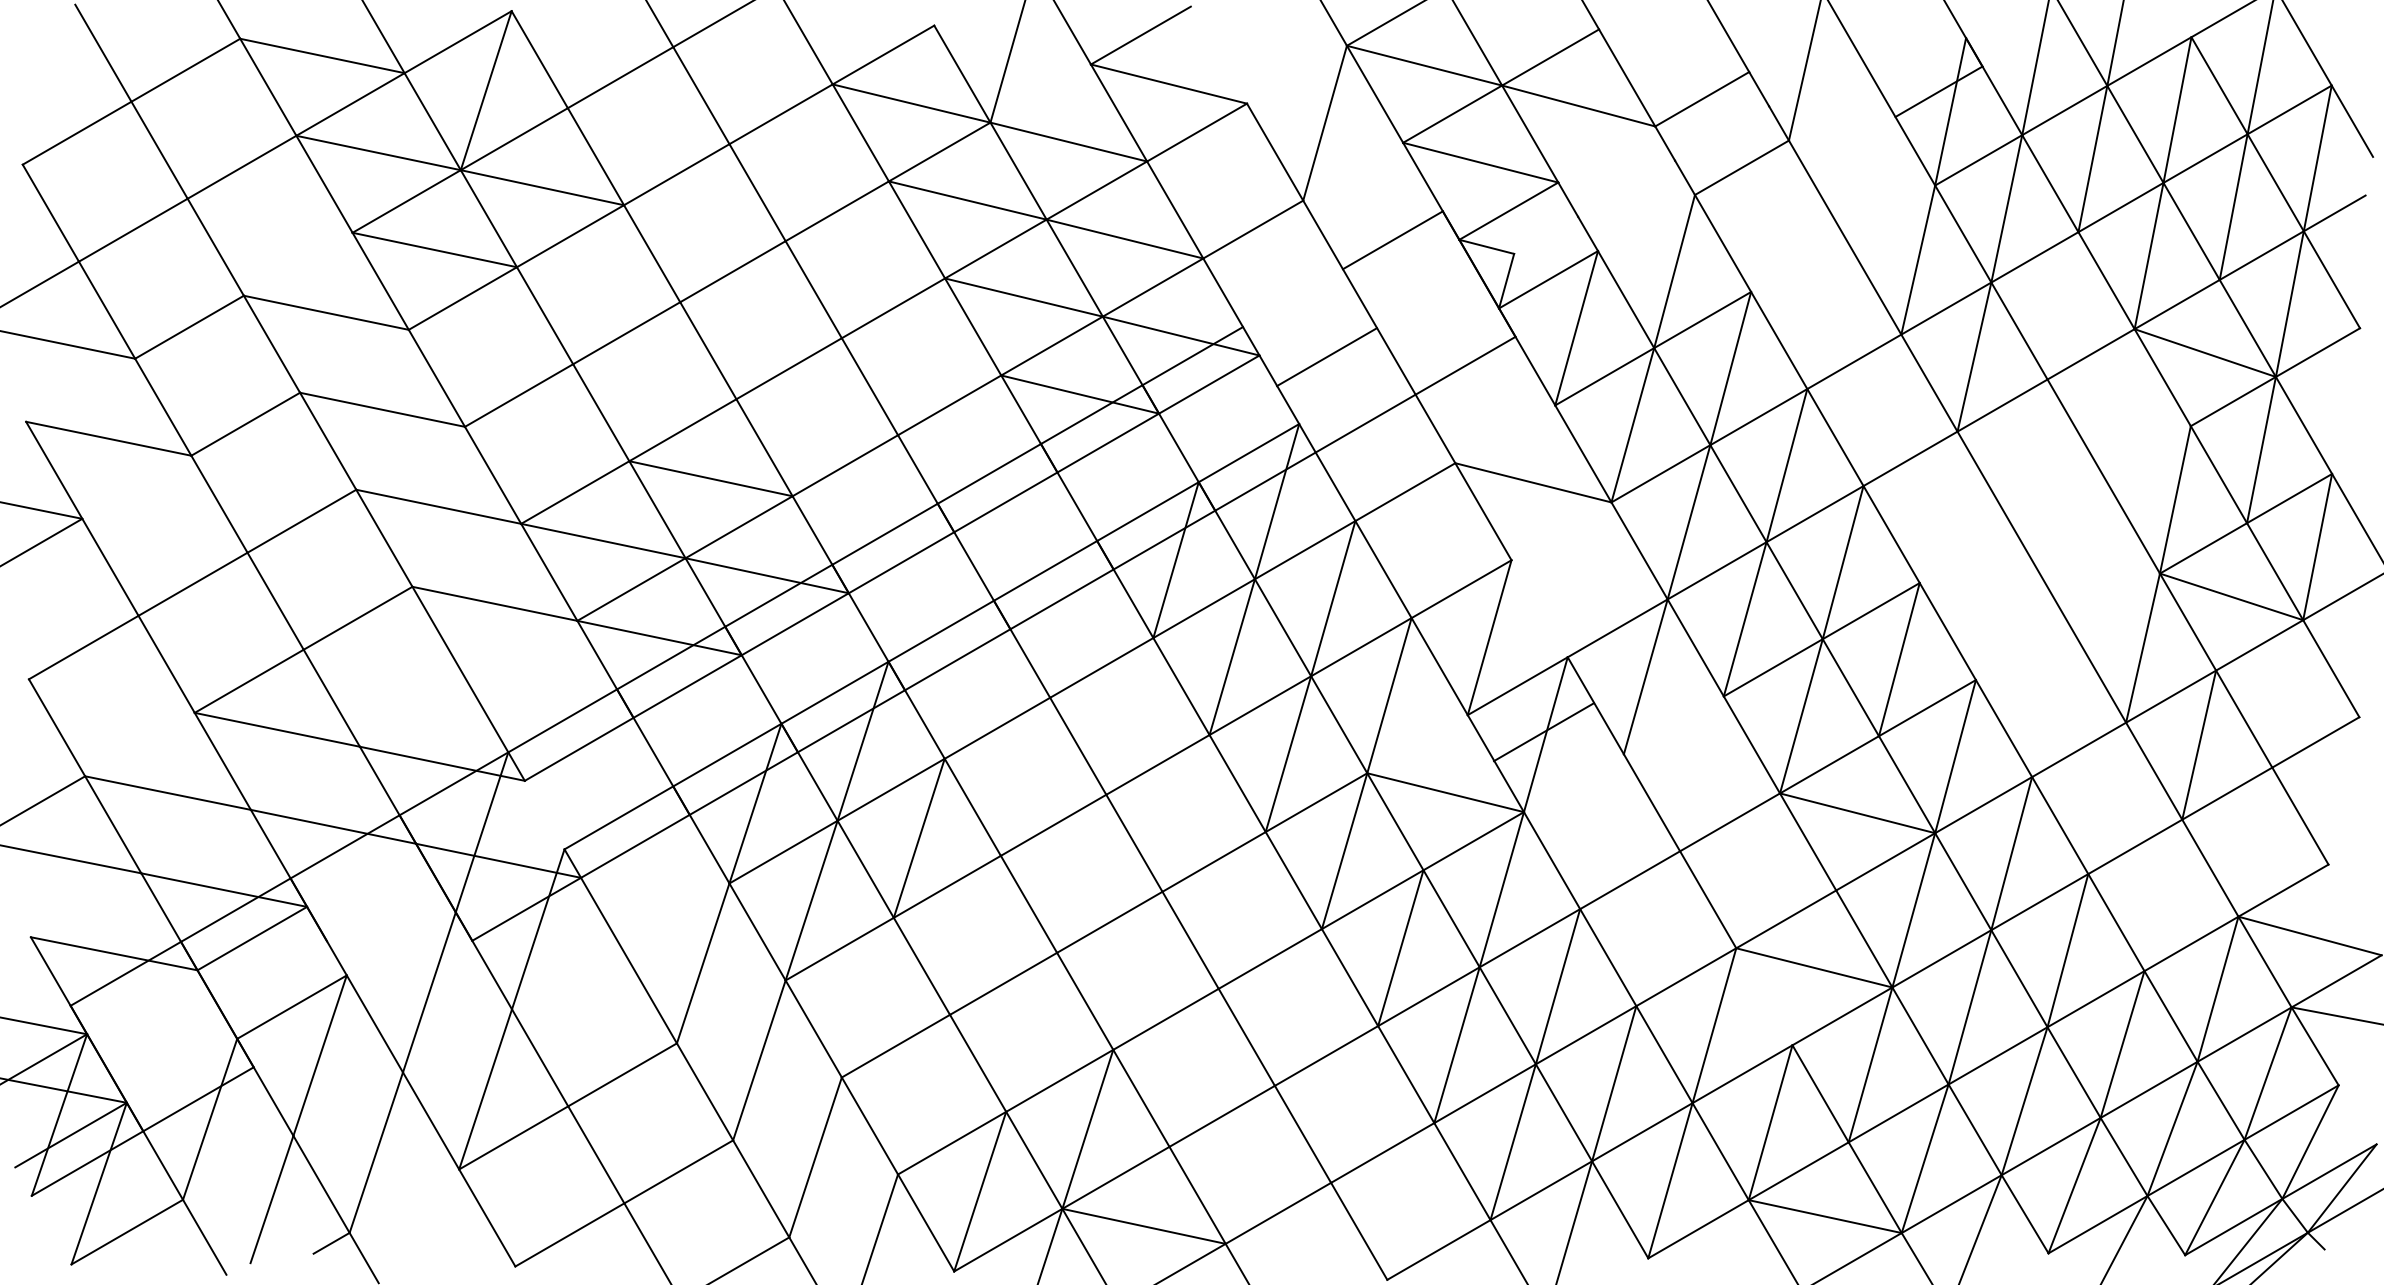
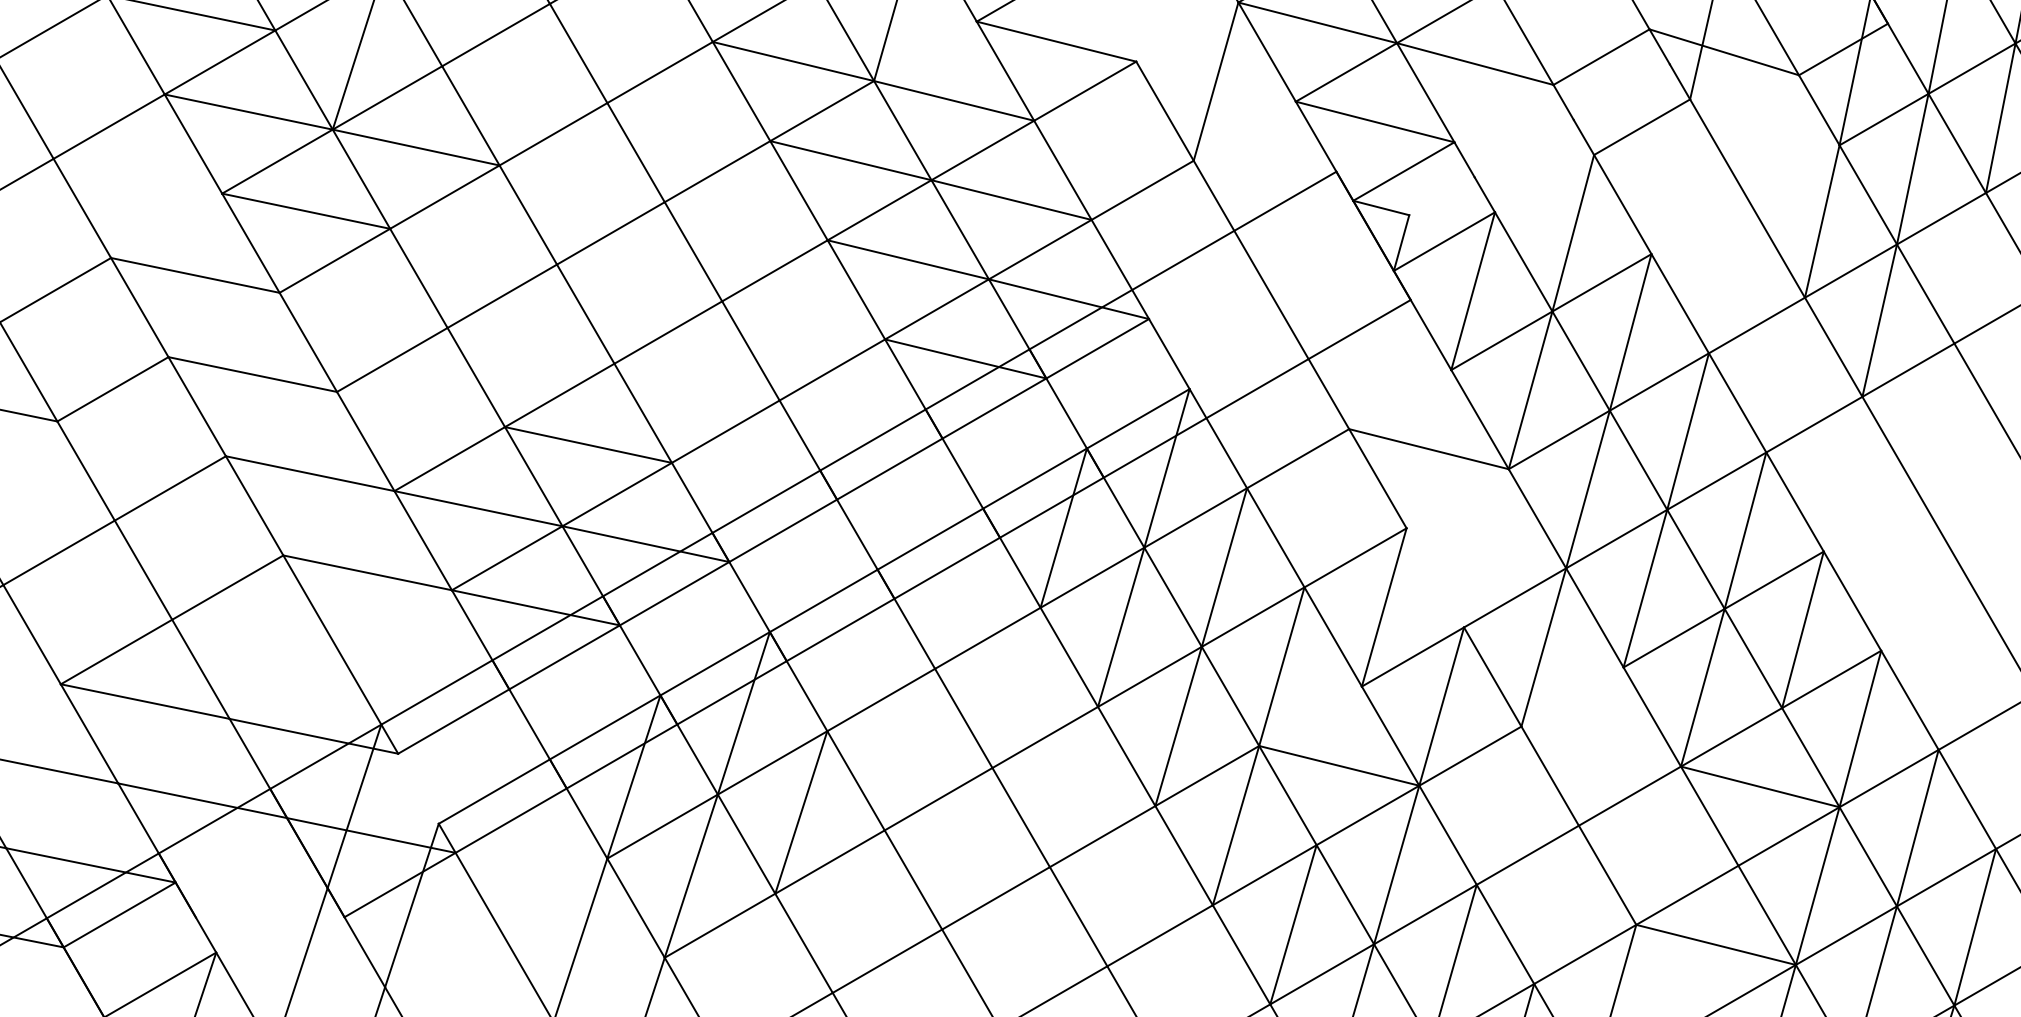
line: (1822, 94) -> (1724, 52), added
line: (1326, 357) -> (1182, 260), moved
line: (1543, 732) -> (1469, 756), moved

